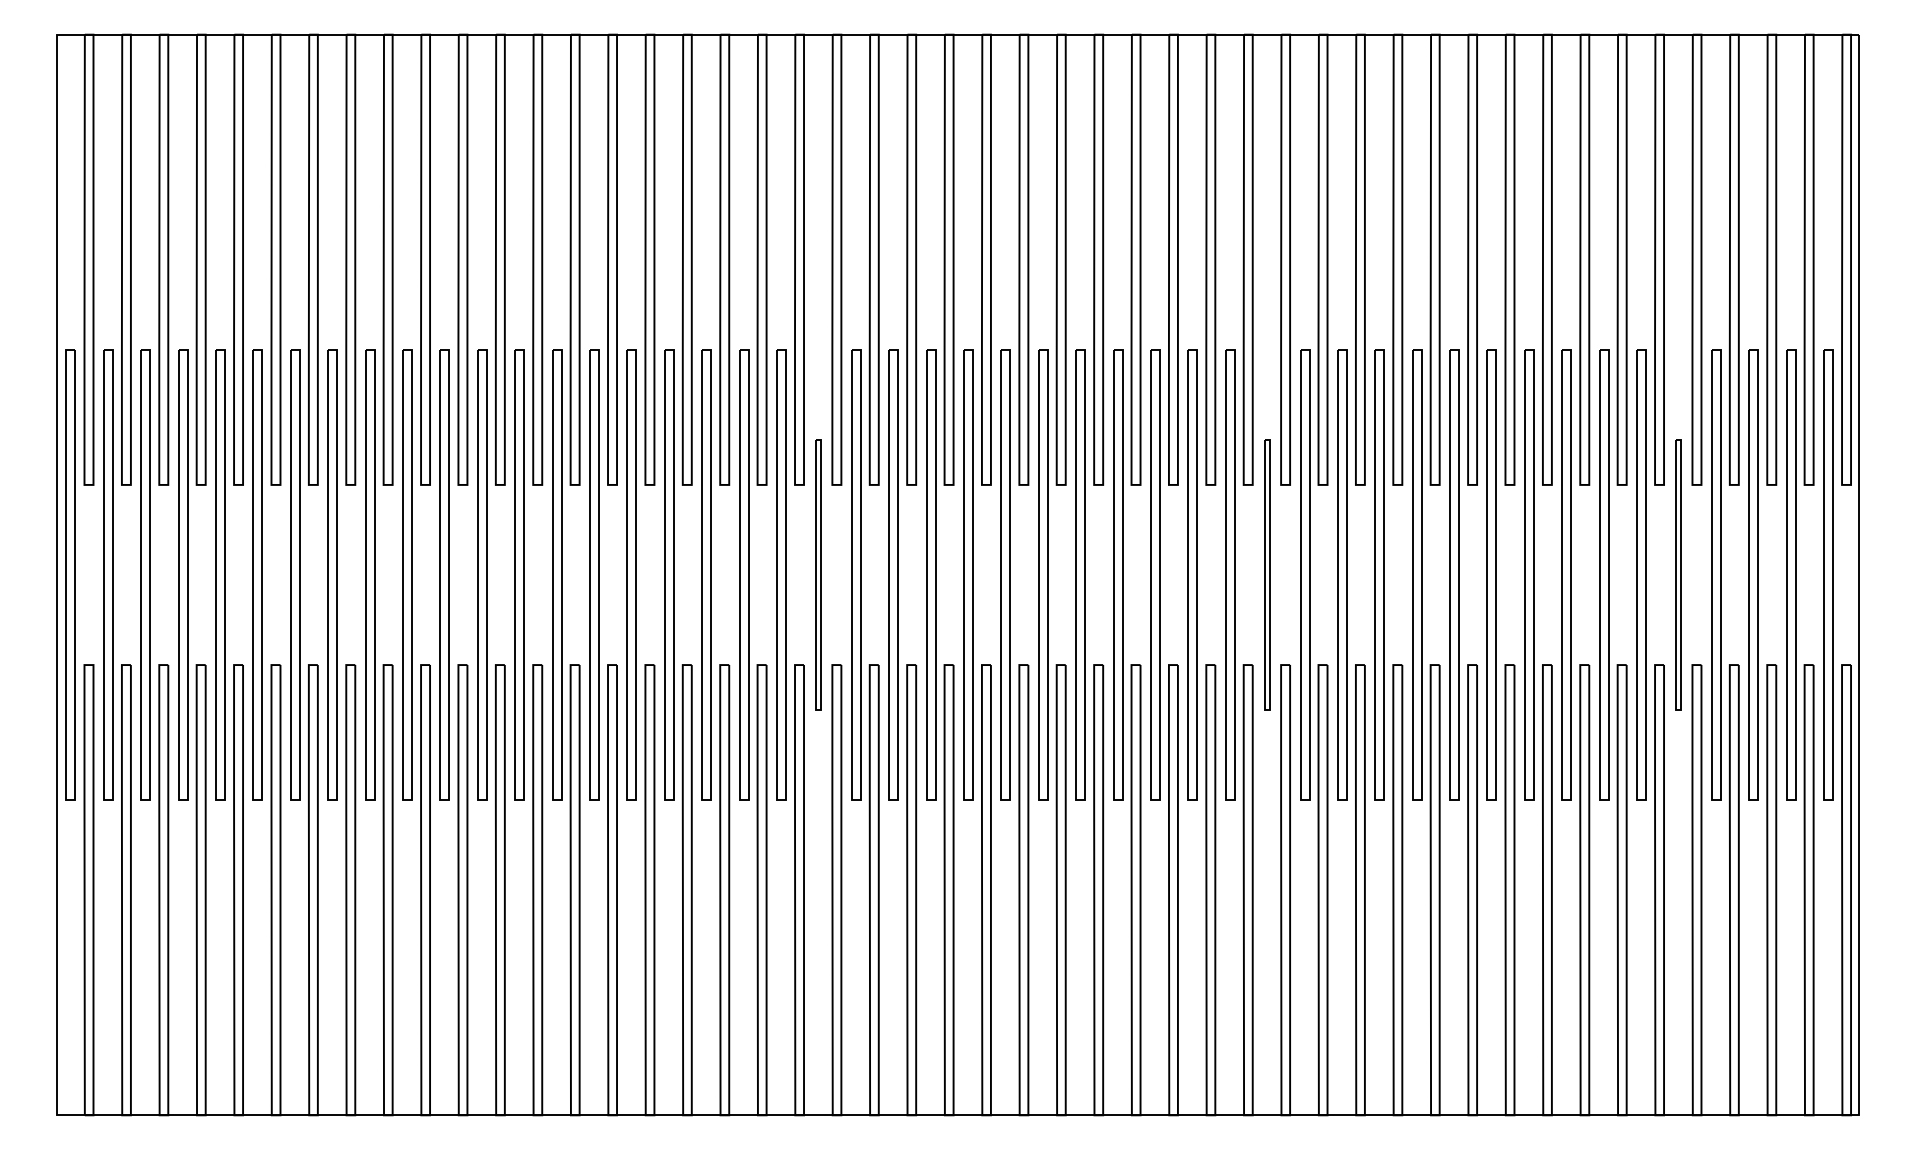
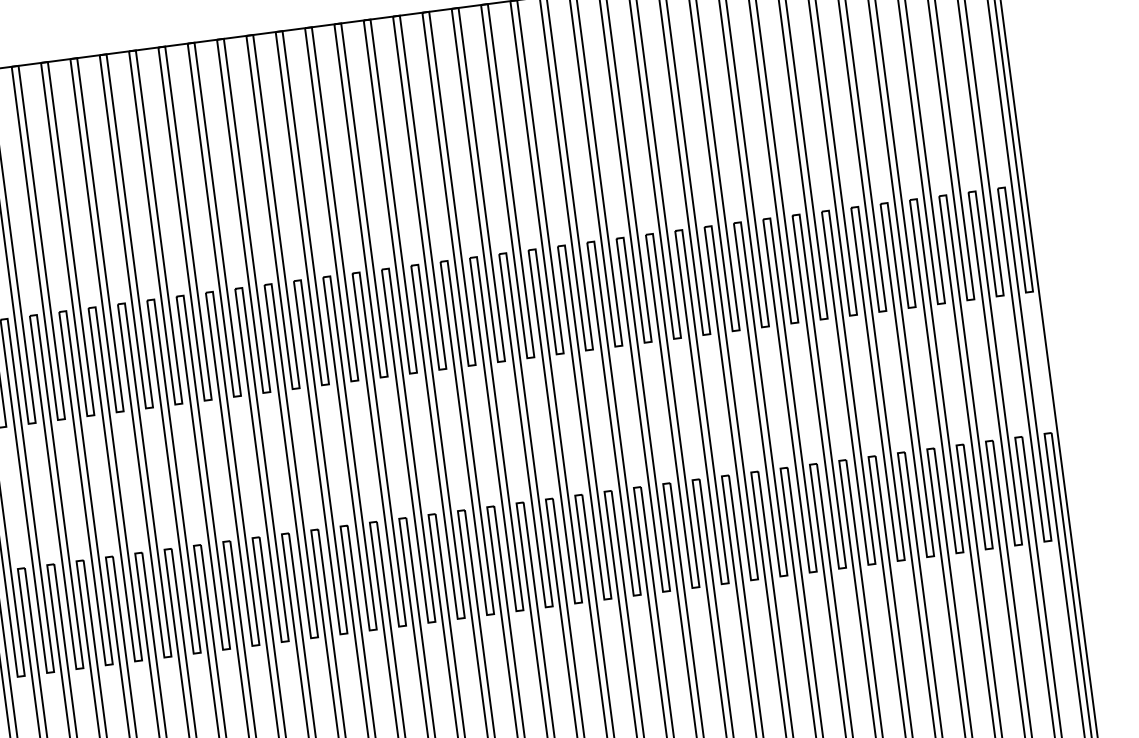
part: (818, 574) -> (232, 468), size x1.67
part: (1267, 574) -> (584, 422), size x1.67
part: (1678, 574) -> (906, 379), size x1.67

